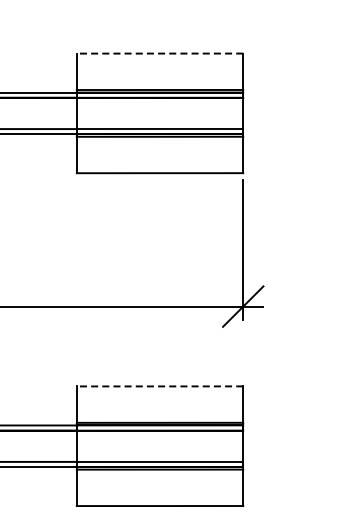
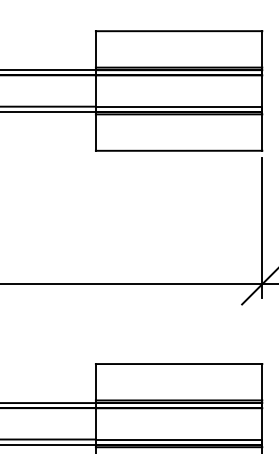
line: (159, 53) -> (178, 31), dashed -> solid
line: (159, 386) -> (178, 364), dashed -> solid

